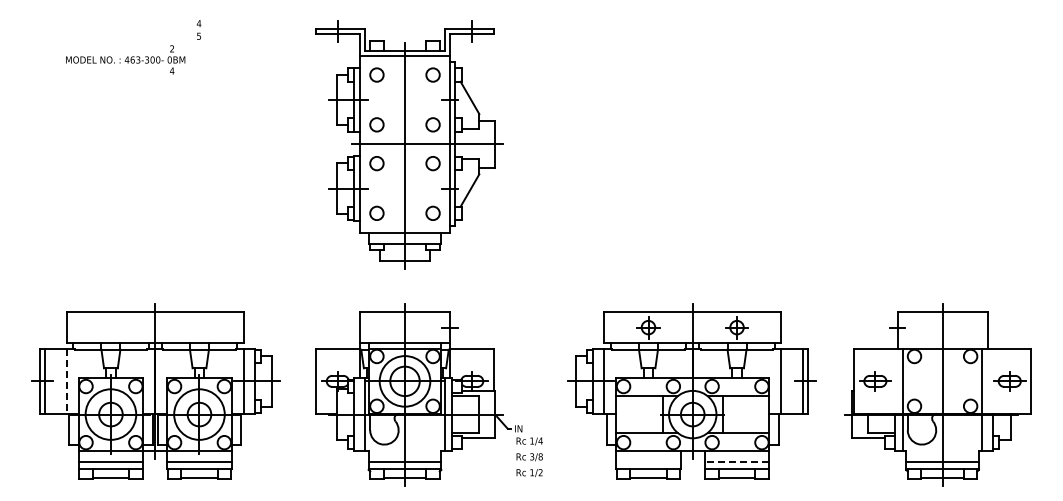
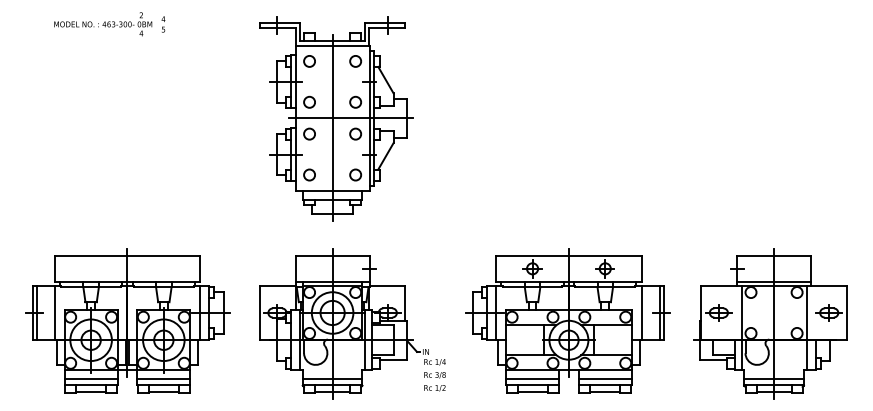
text: (125, 59) -> (103, 24), moved
line: (942, 343) -> (774, 281), added
line: (66, 381) -> (54, 313), dashed -> solid
line: (648, 462) -> (532, 379), added
line: (736, 462) -> (604, 379), dashed -> solid

